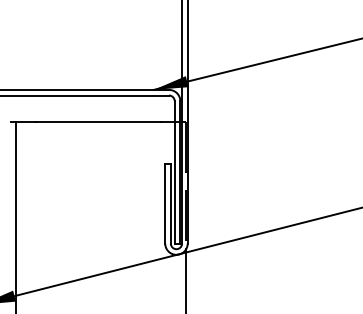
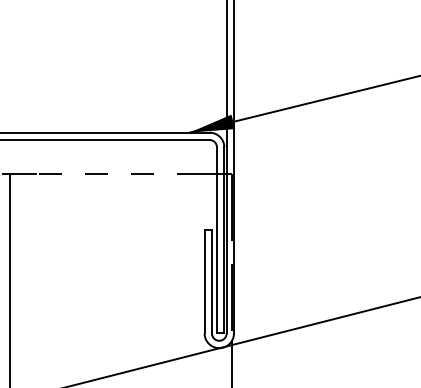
line: (98, 121) -> (117, 173), solid -> dashed

